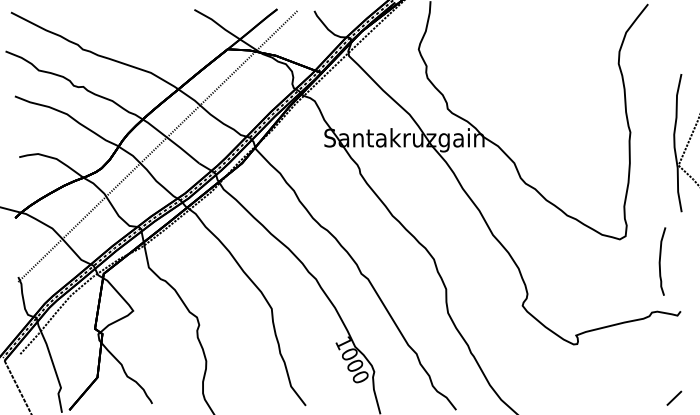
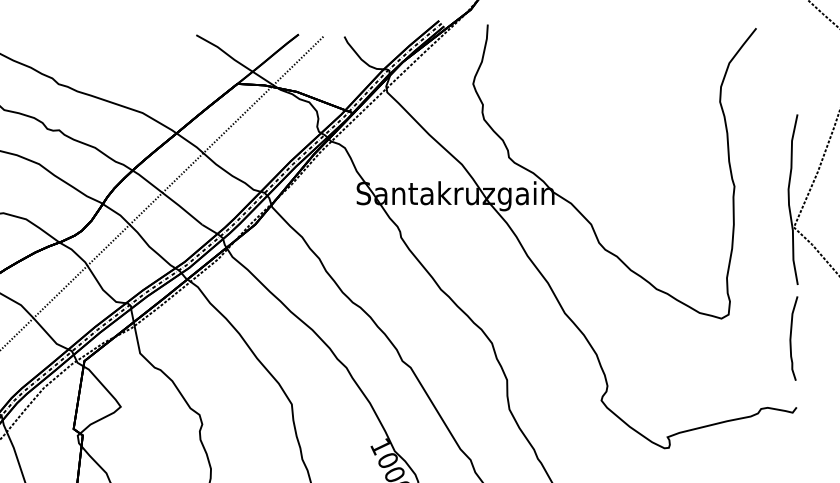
curve: (660, 261) -> (791, 338), moved

